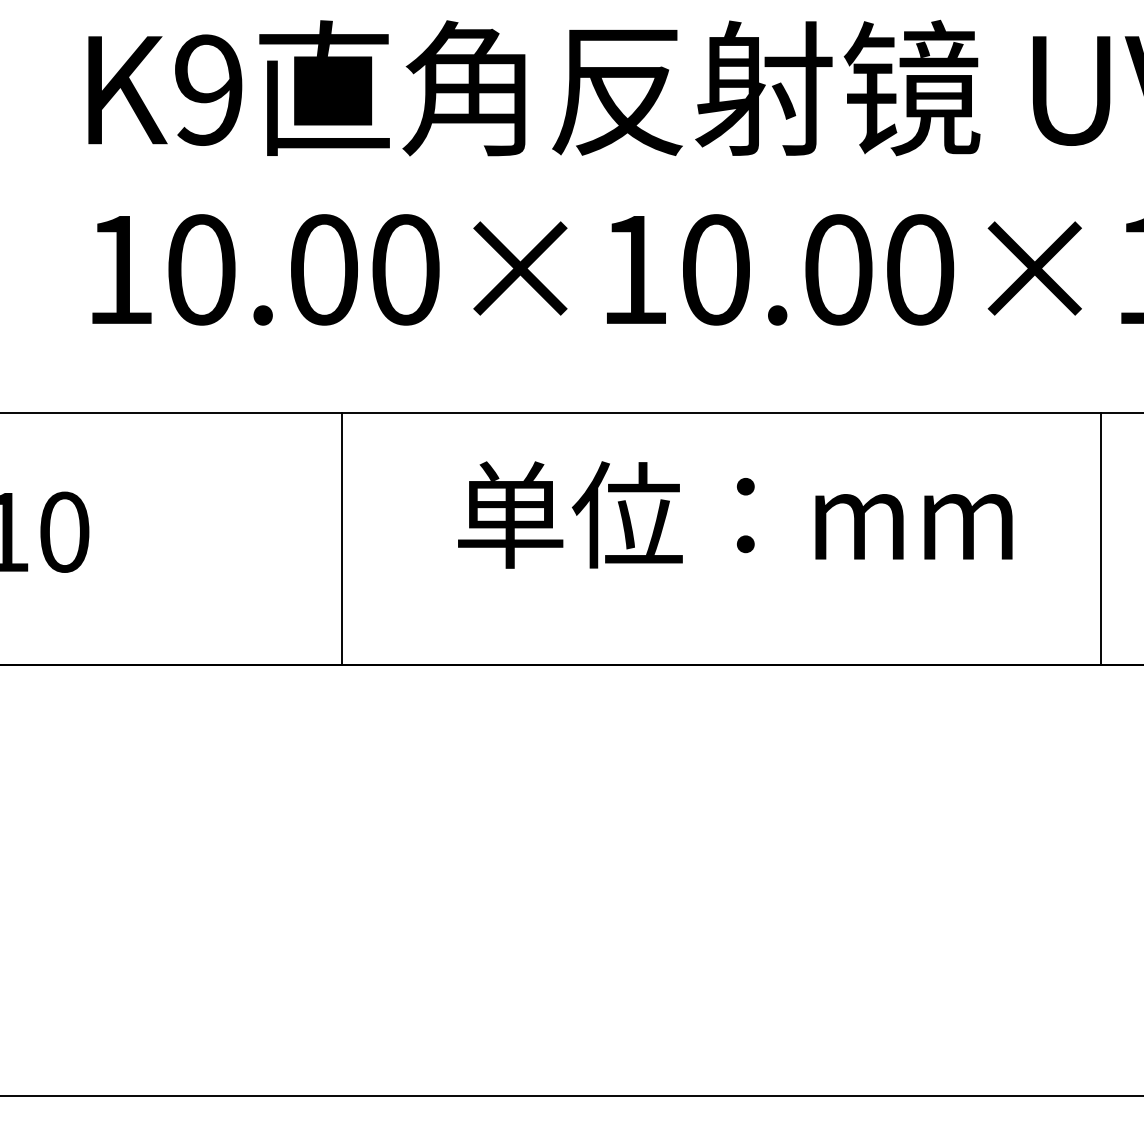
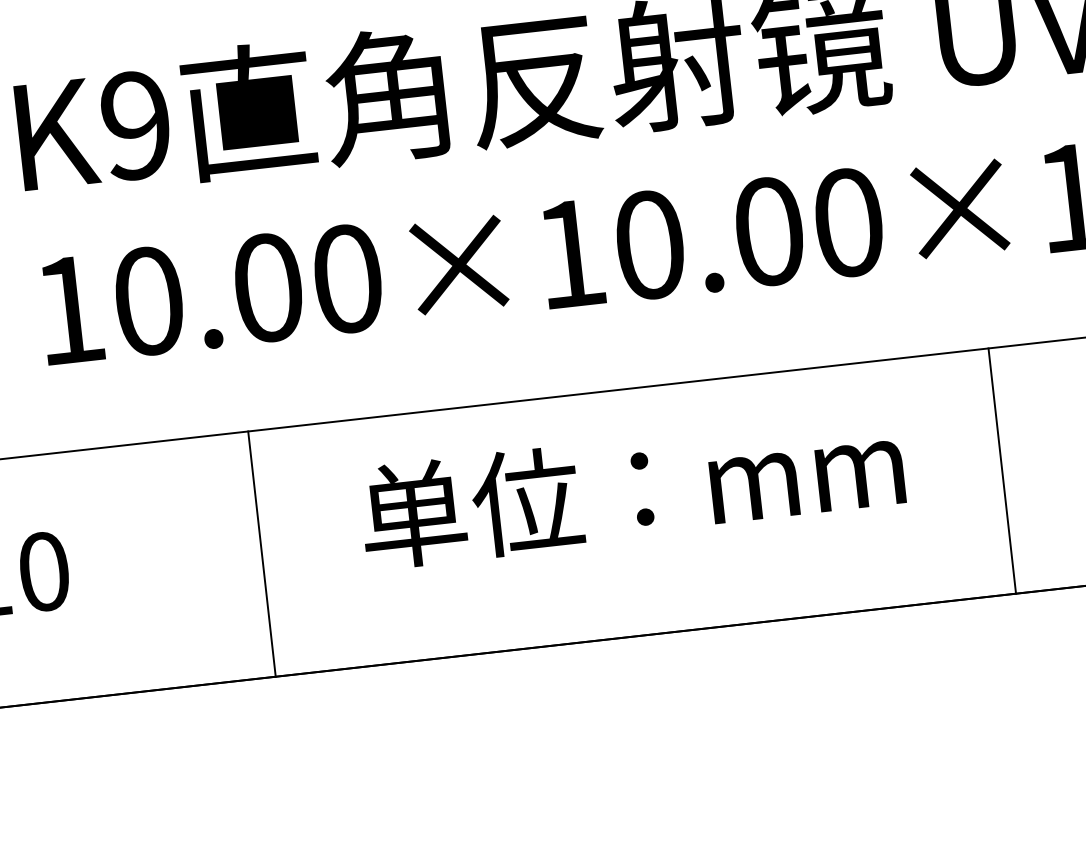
text: (735, 514) -> (632, 489), moved
line: (342, 539) -> (262, 554), moved
line: (1100, 539) -> (1002, 471), moved

